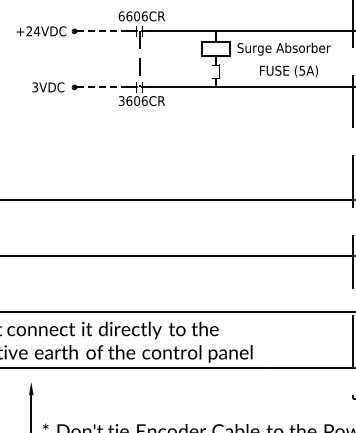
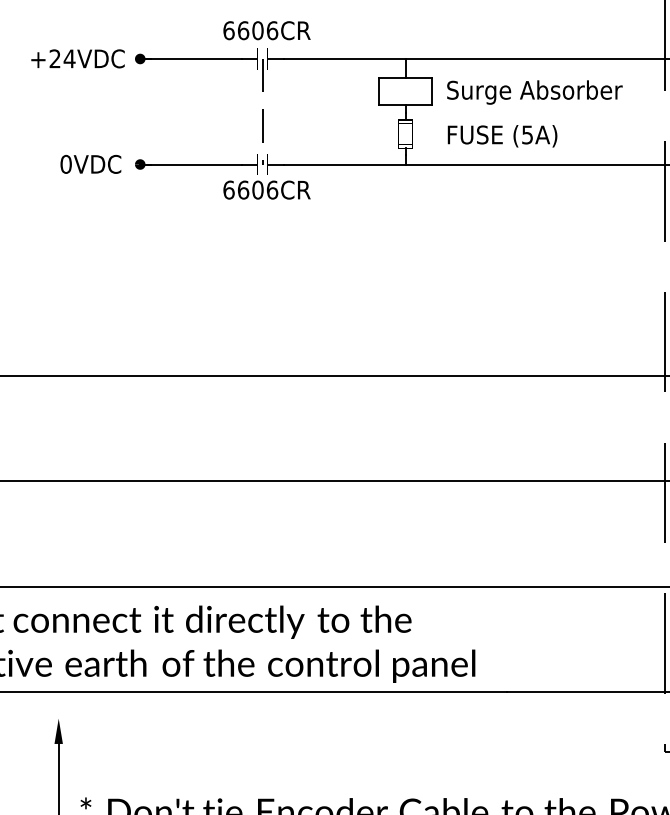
line: (101, 31) -> (190, 59), dashed -> solid
text: (288, 71) -> (501, 136), moved
text: (35, 87) -> (66, 164), 3VDC -> 0VDC
line: (101, 87) -> (190, 164), dashed -> solid
text: (121, 100) -> (228, 189), 3606CR -> 6606CR

